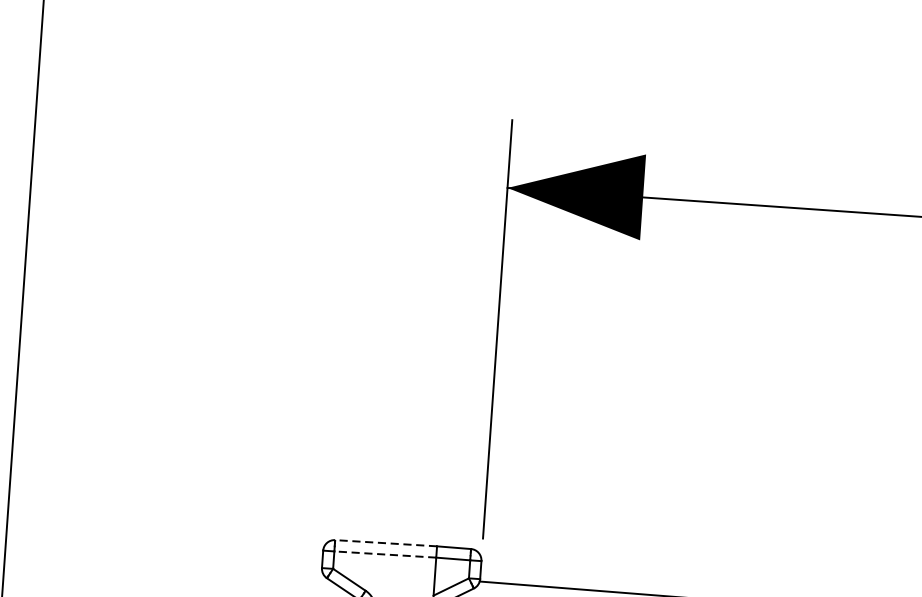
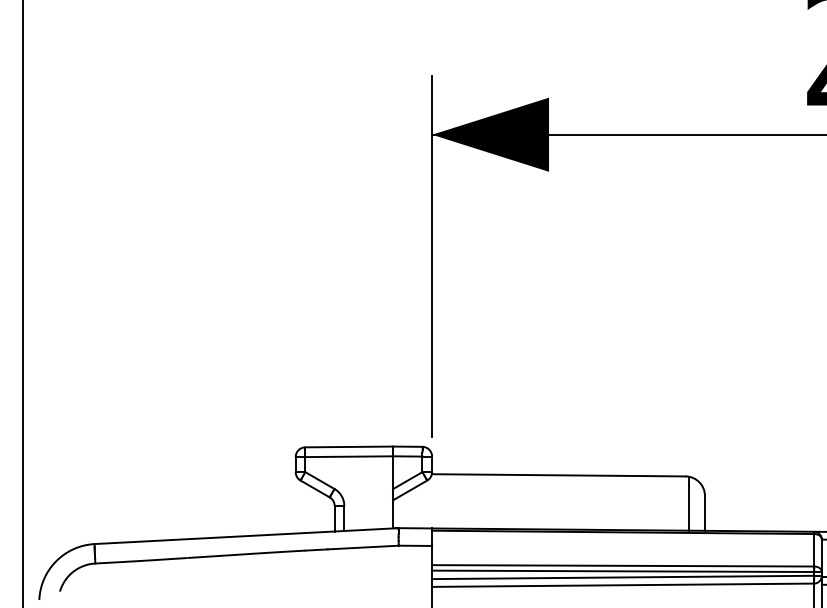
line: (386, 542) -> (349, 446), dashed -> solid
line: (385, 554) -> (349, 456), dashed -> solid

